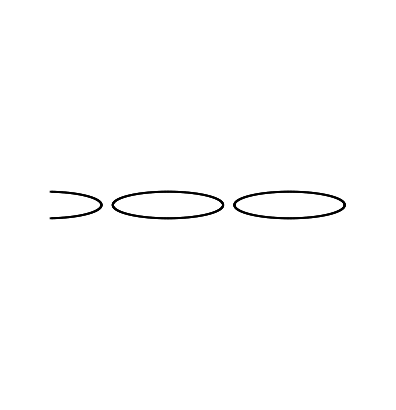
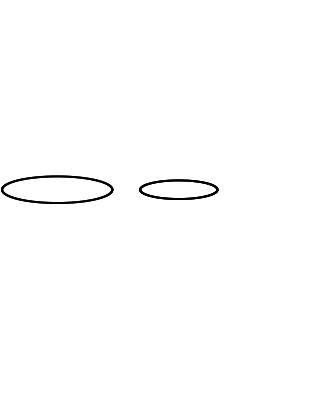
part: (289, 204) -> (178, 189), size x0.7

